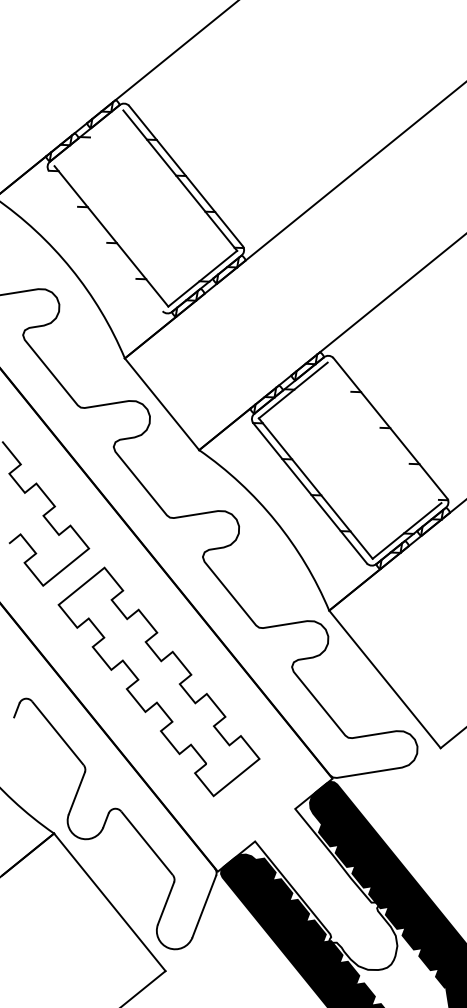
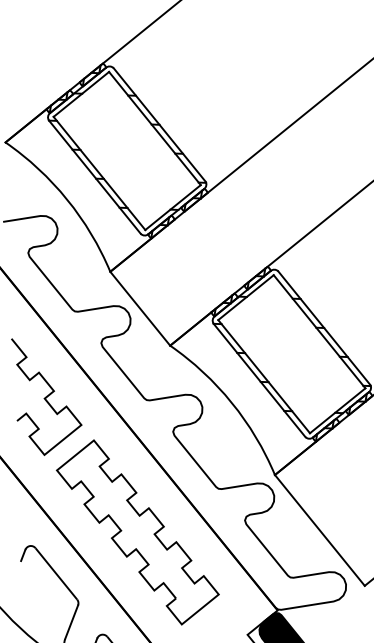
line: (88, 138) -> (80, 94), added
line: (105, 240) -> (94, 176), added
line: (384, 432) -> (319, 331), added

